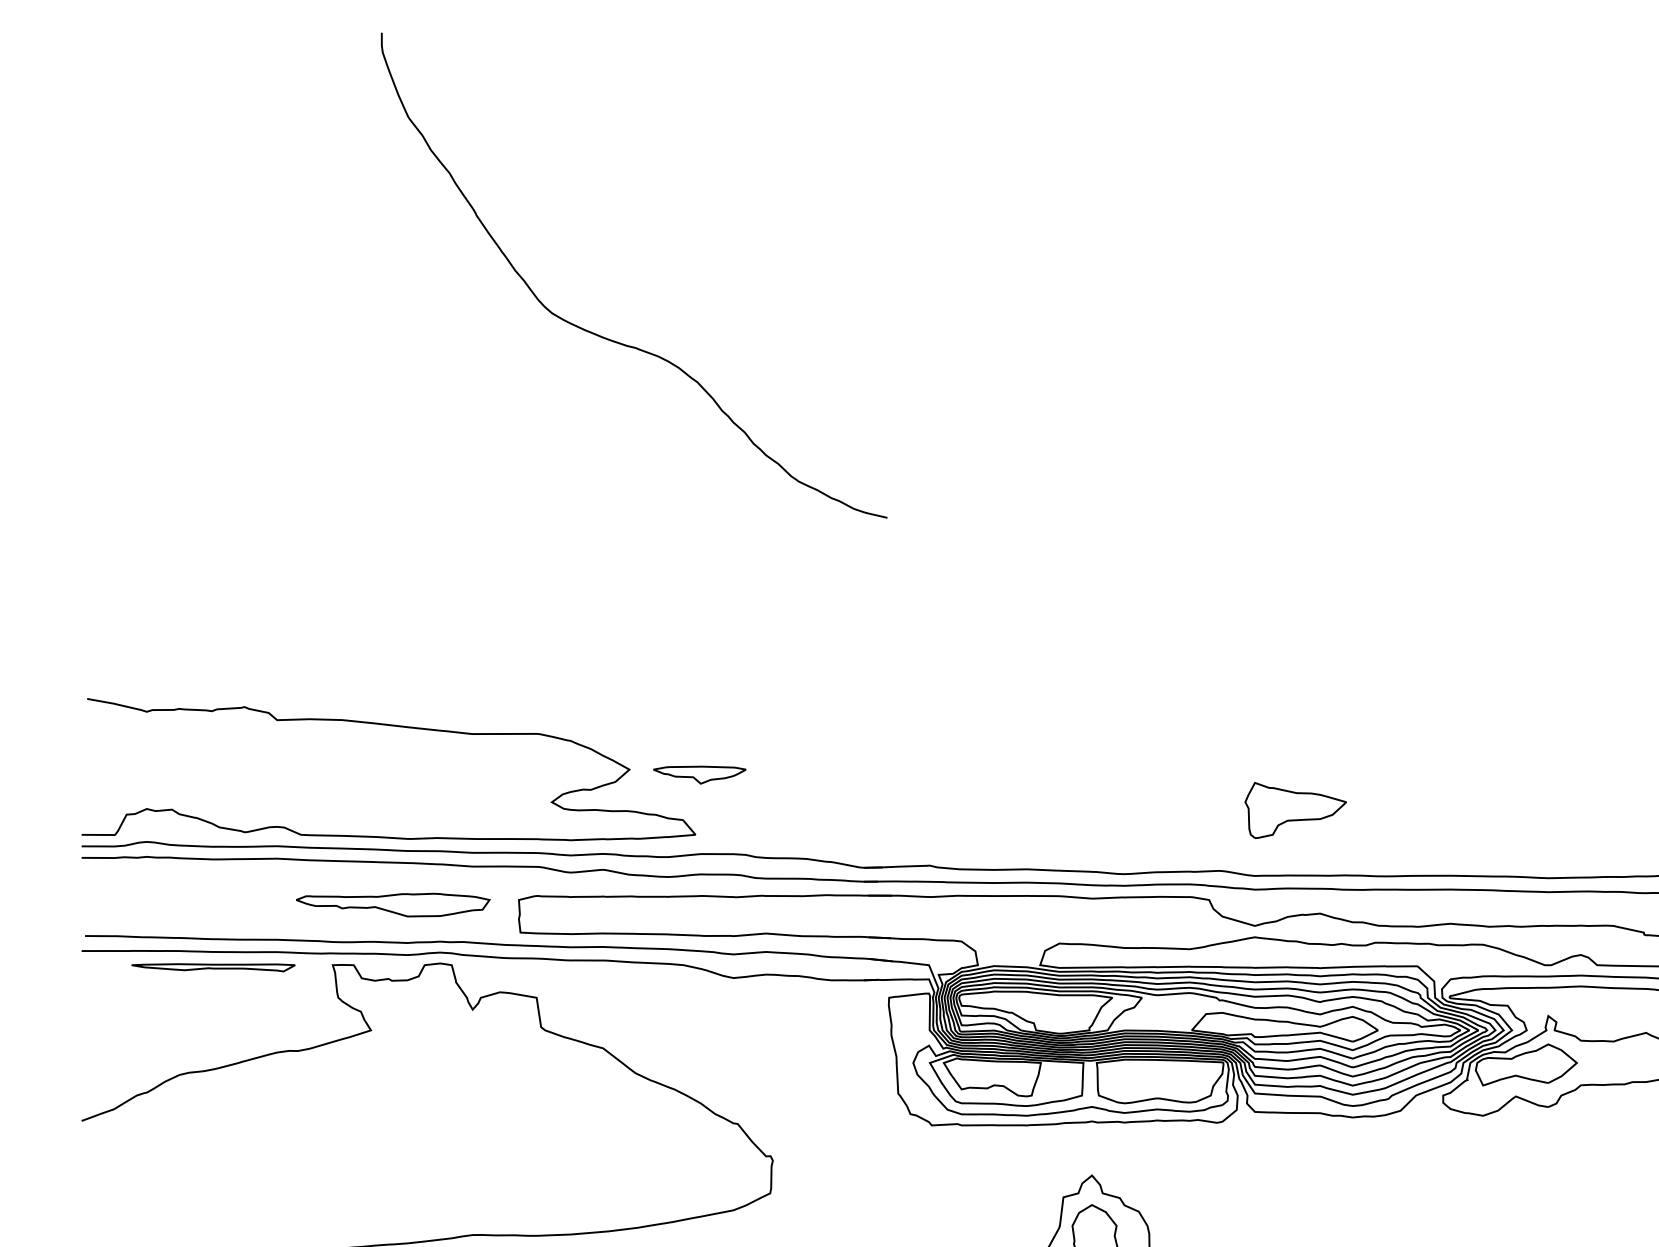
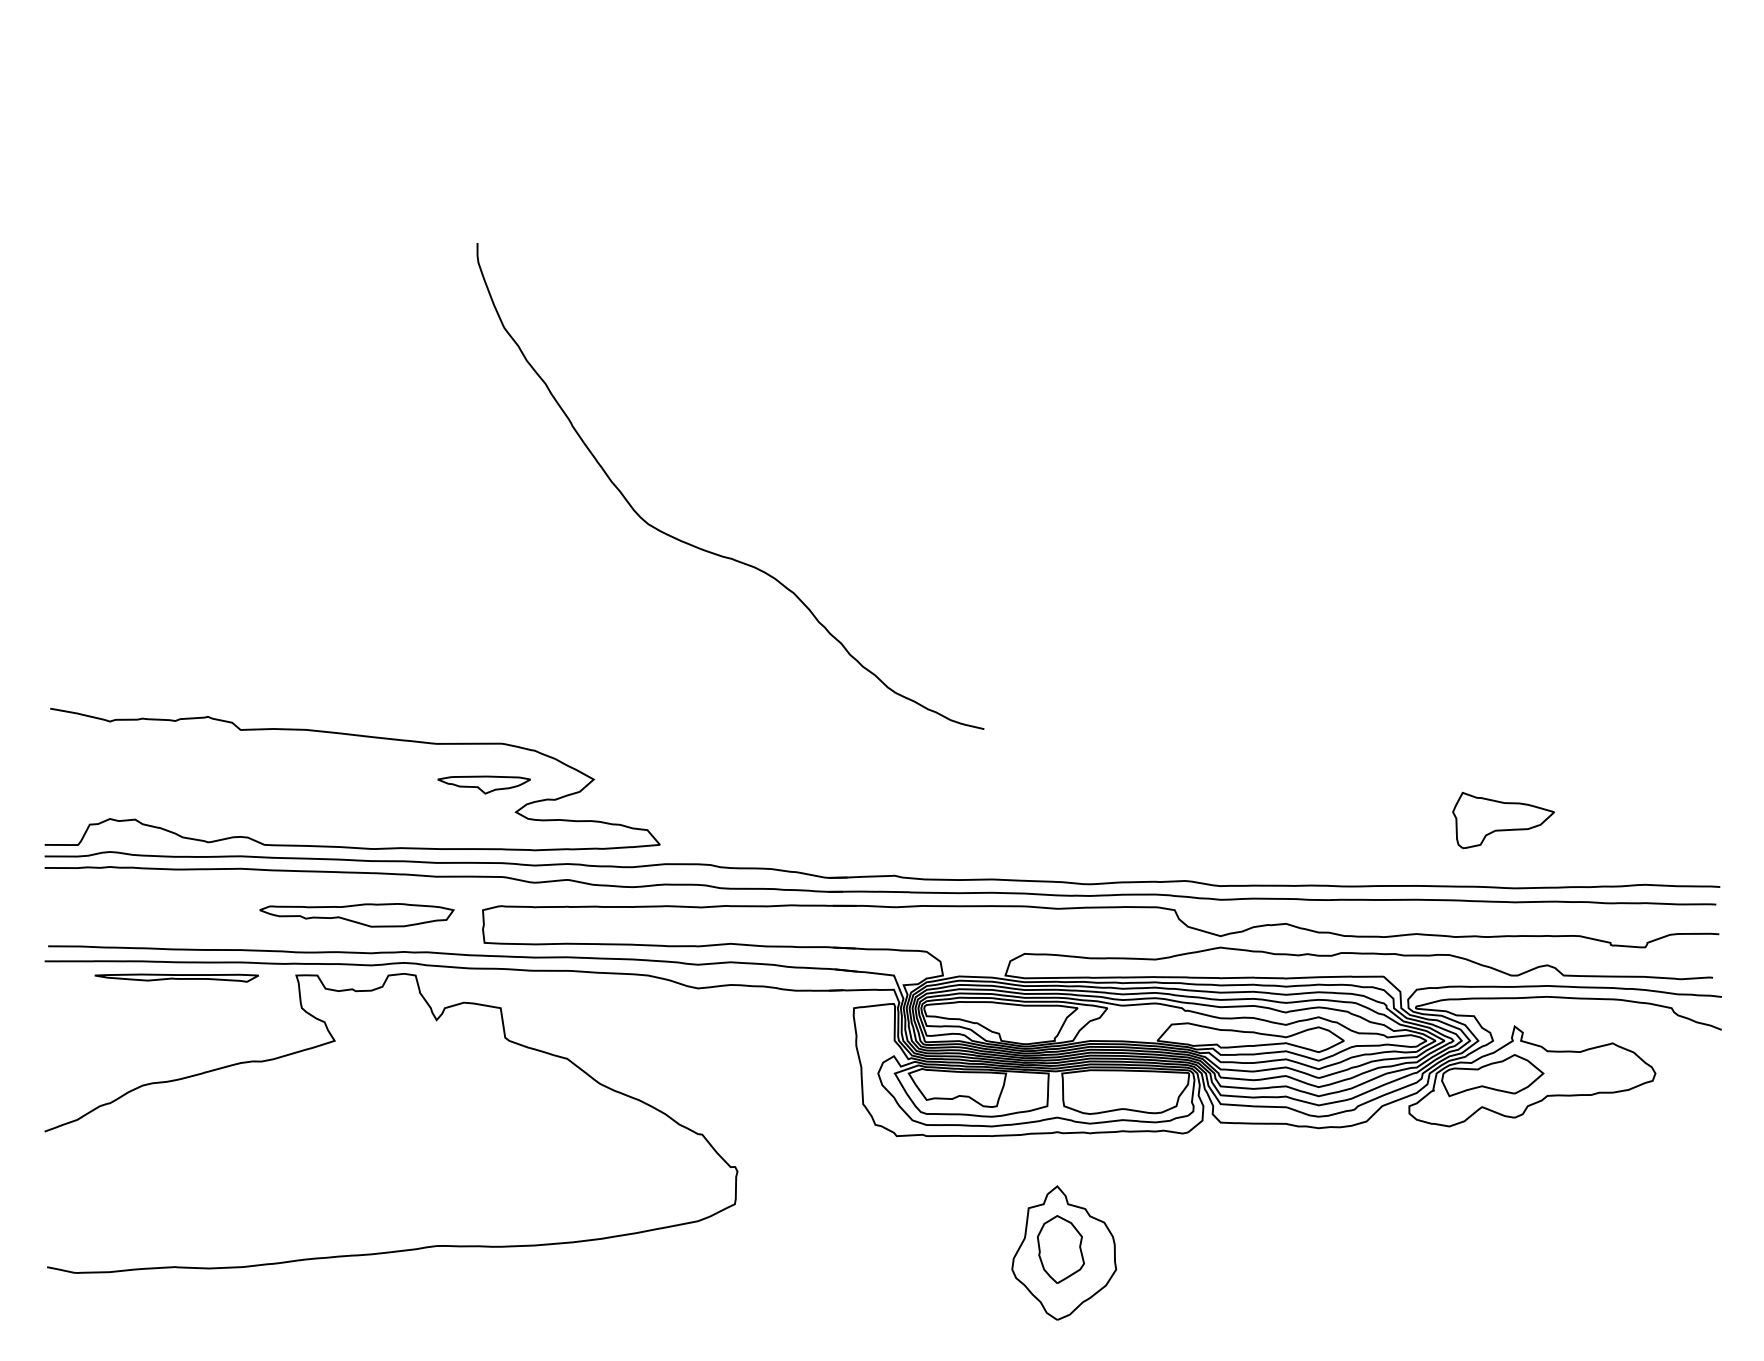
curve: (612, 339) -> (708, 550), moved
part: (699, 774) -> (483, 784), moved
part: (1295, 810) -> (1503, 820), moved

